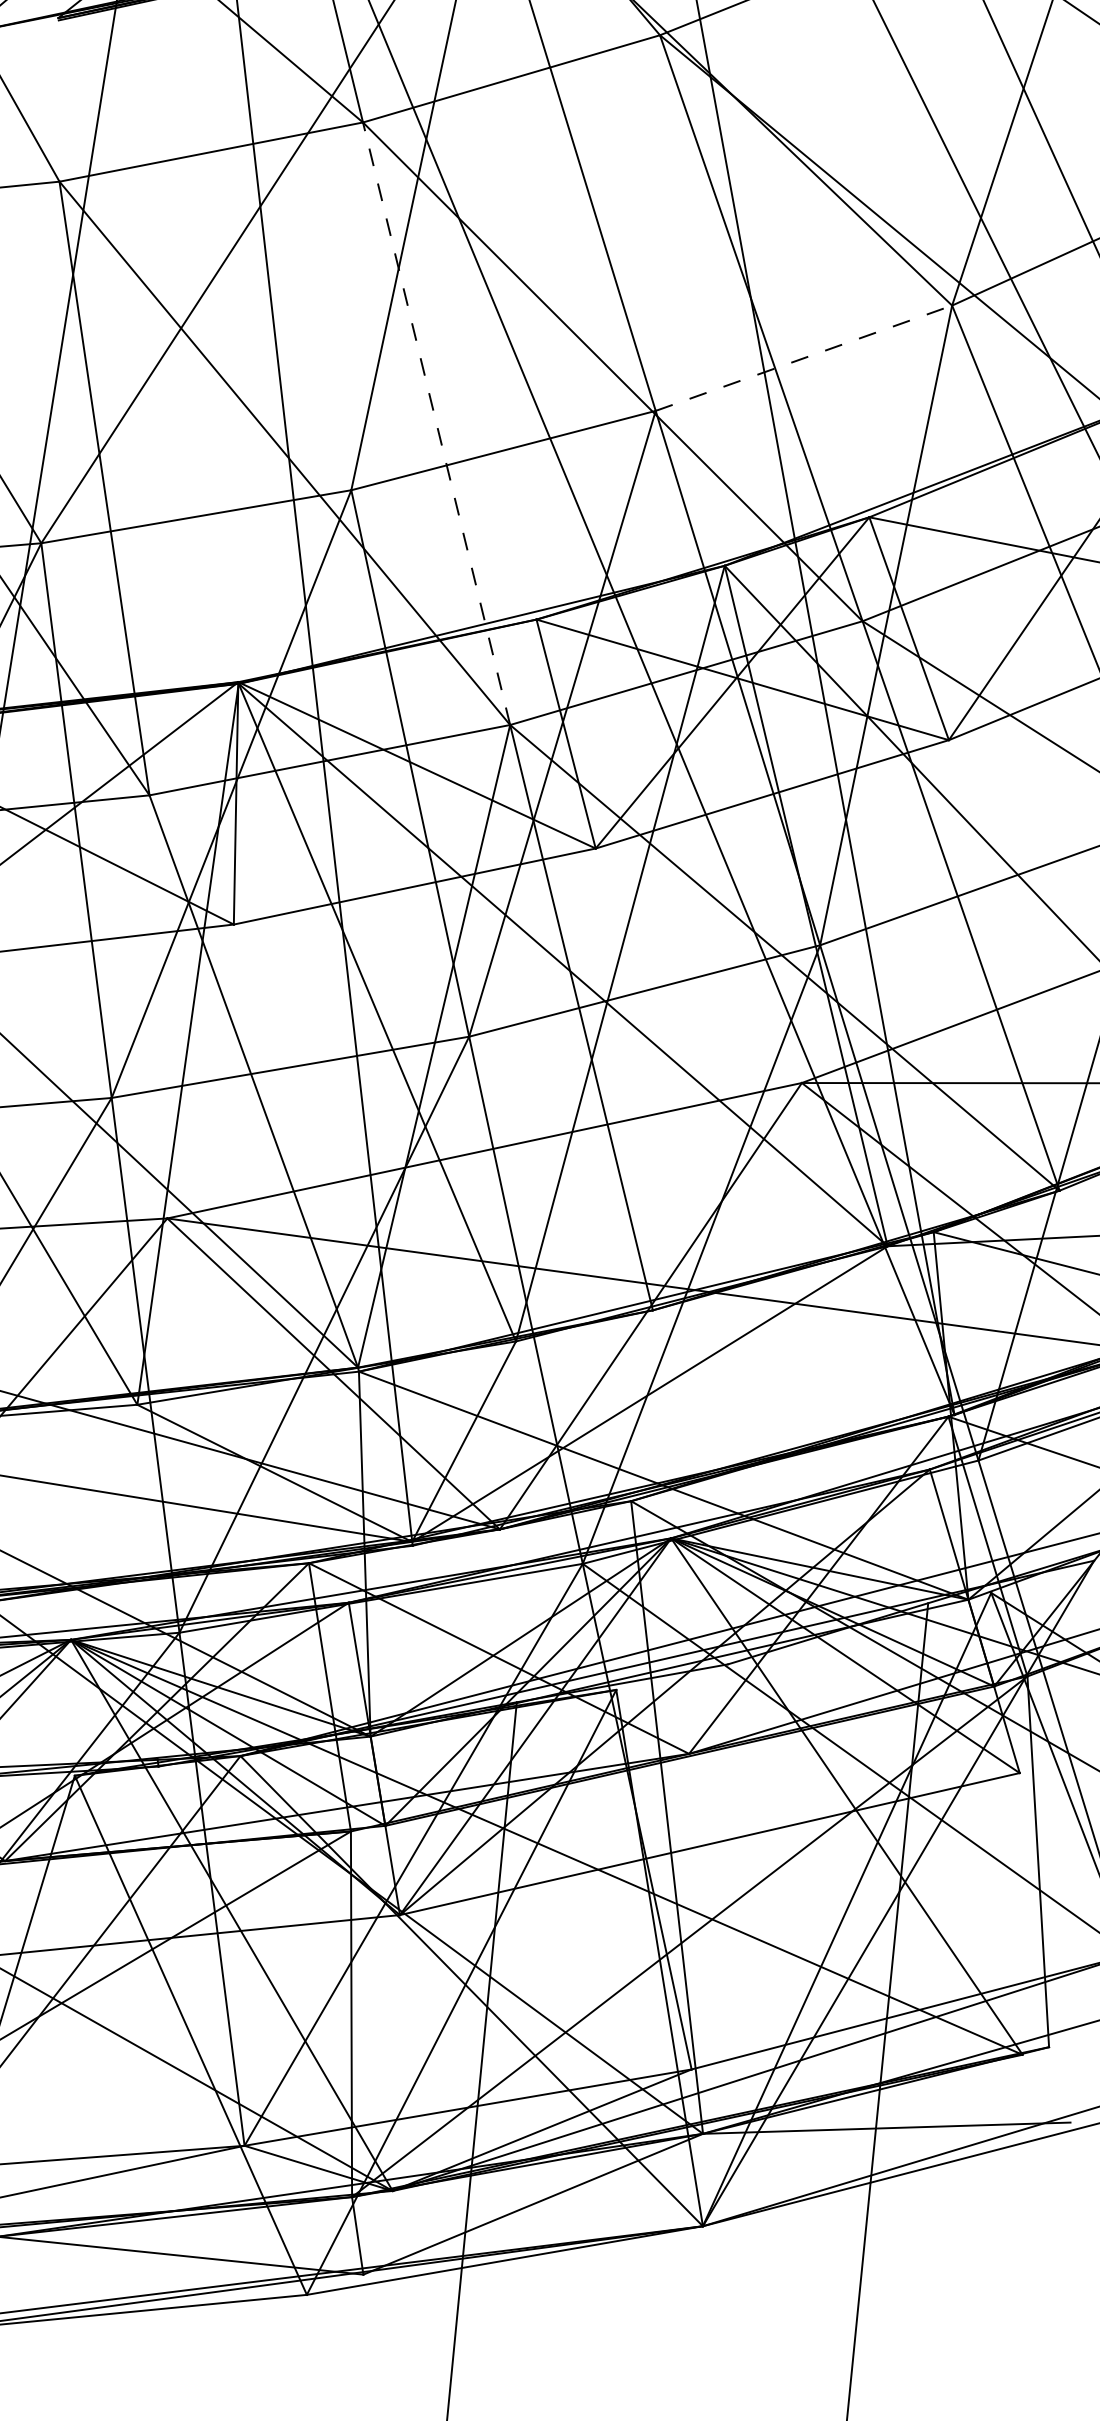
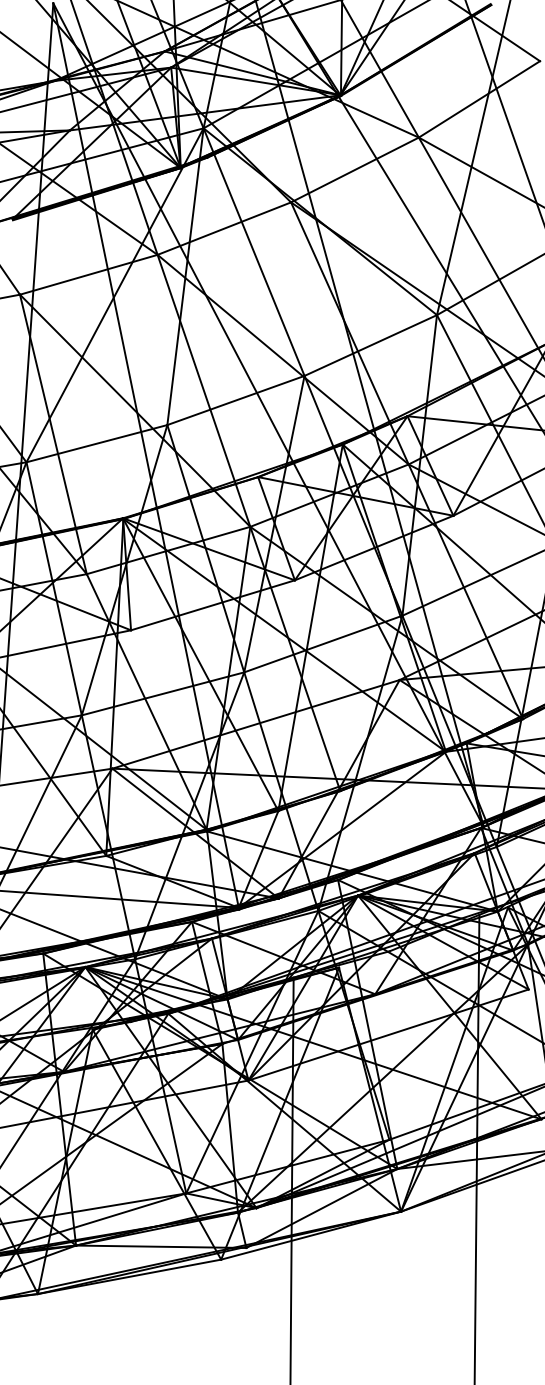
line: (803, 358) -> (370, 345), dashed -> solid
line: (435, 422) -> (203, 390), dashed -> solid

